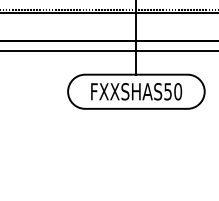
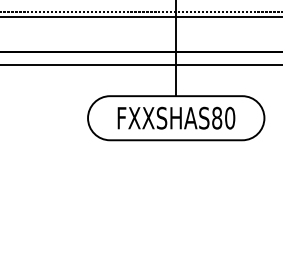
text: (168, 91) -> (217, 117), FXXSHAS50 -> FXXSHAS80

